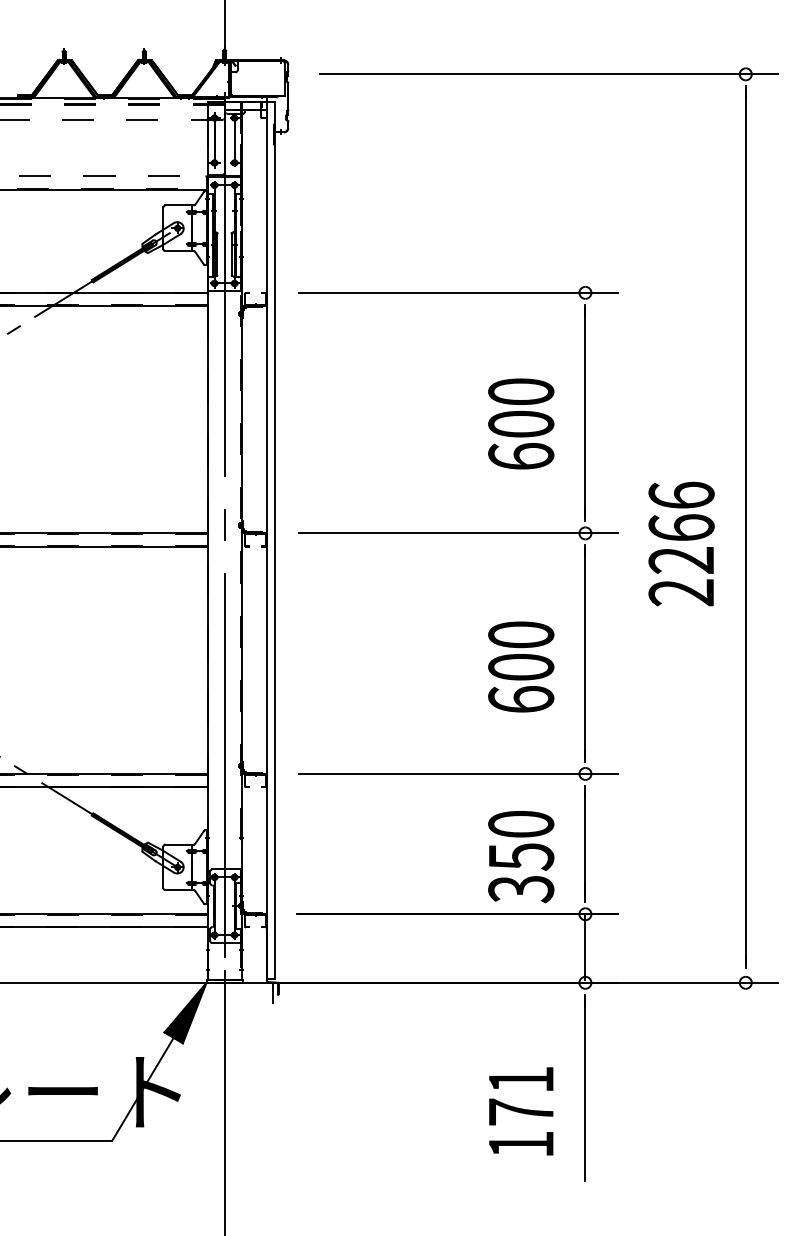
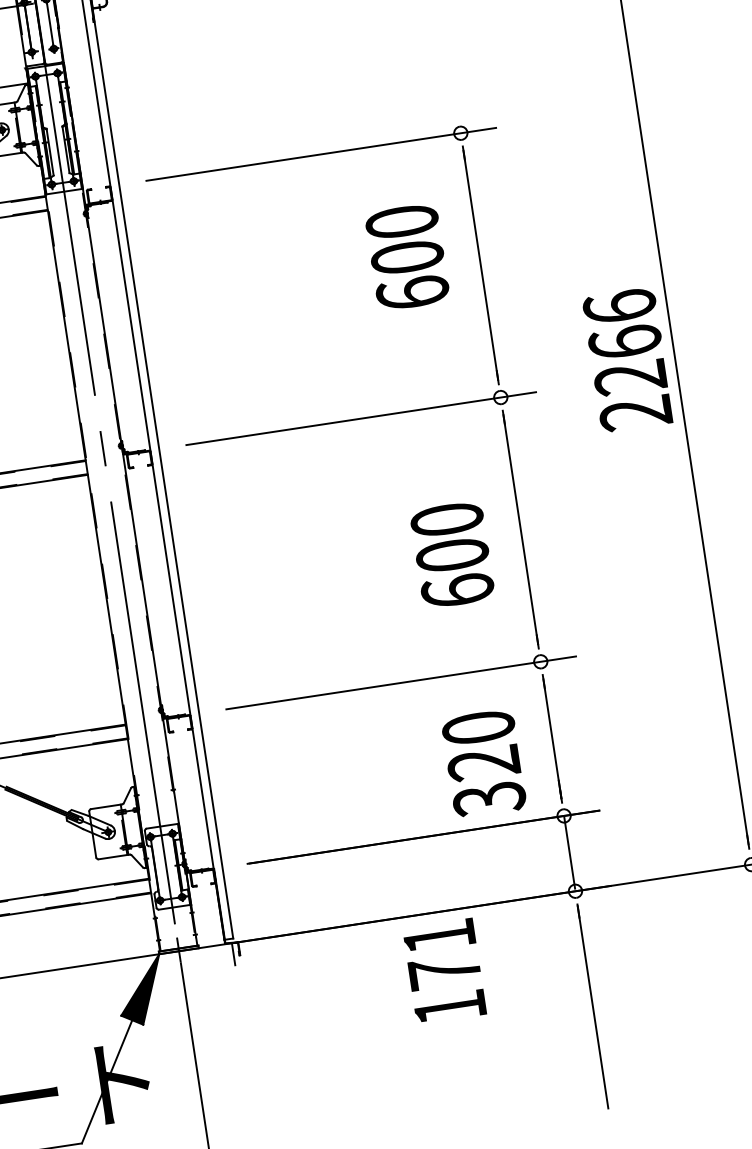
text: (521, 423) -> (407, 256), moved
text: (681, 543) -> (627, 359), moved
text: (521, 856) -> (484, 763), 350 -> 320
text: (521, 1111) -> (444, 971), moved

